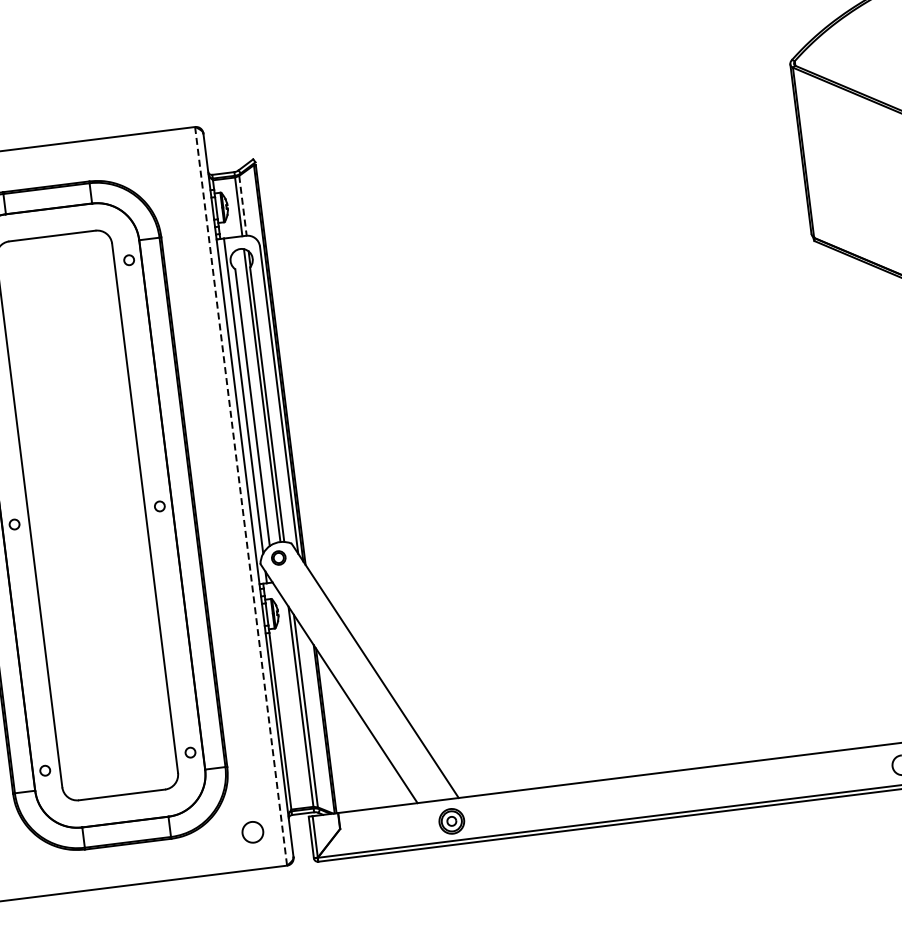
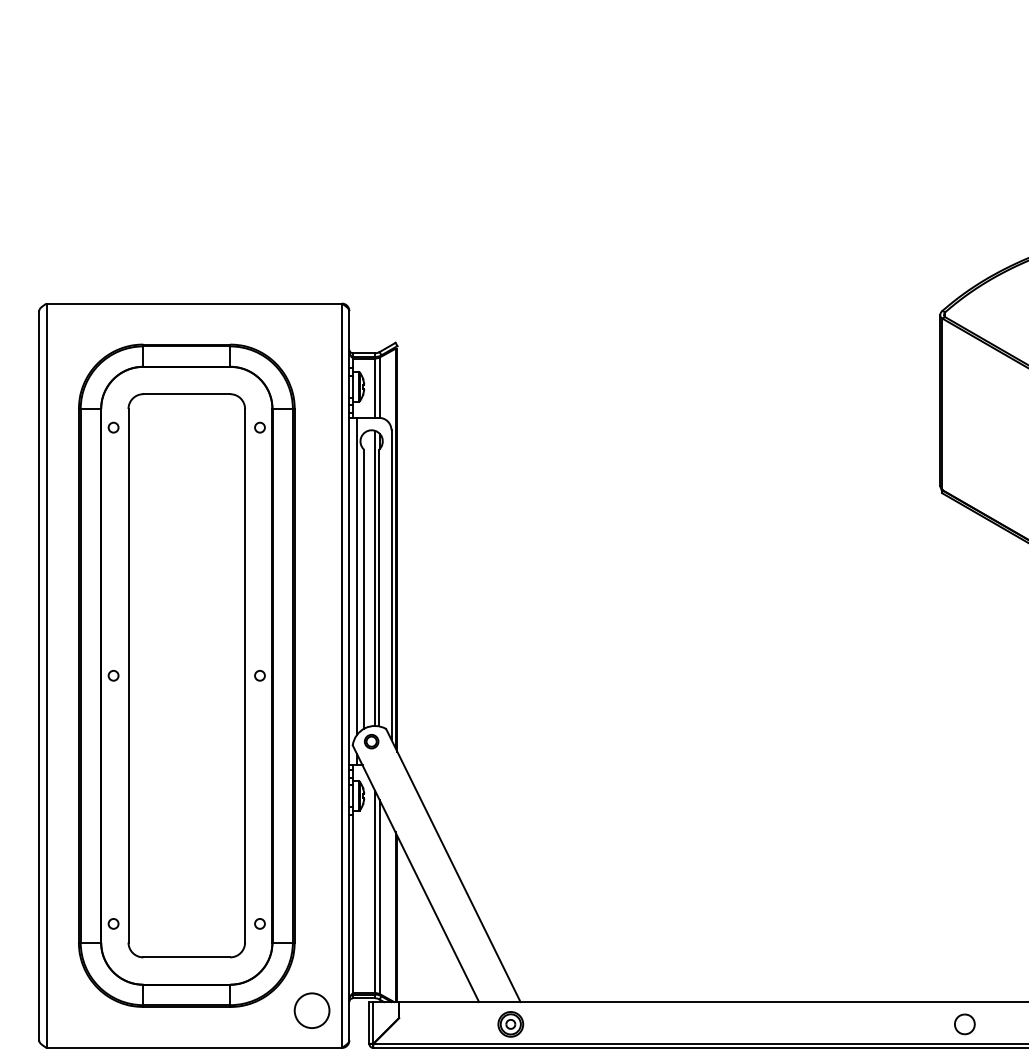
line: (242, 206) -> (379, 388), dashed -> solid
line: (240, 497) -> (341, 676), dashed -> solid
circle: (252, 832) -> (311, 1010), size x1.67

